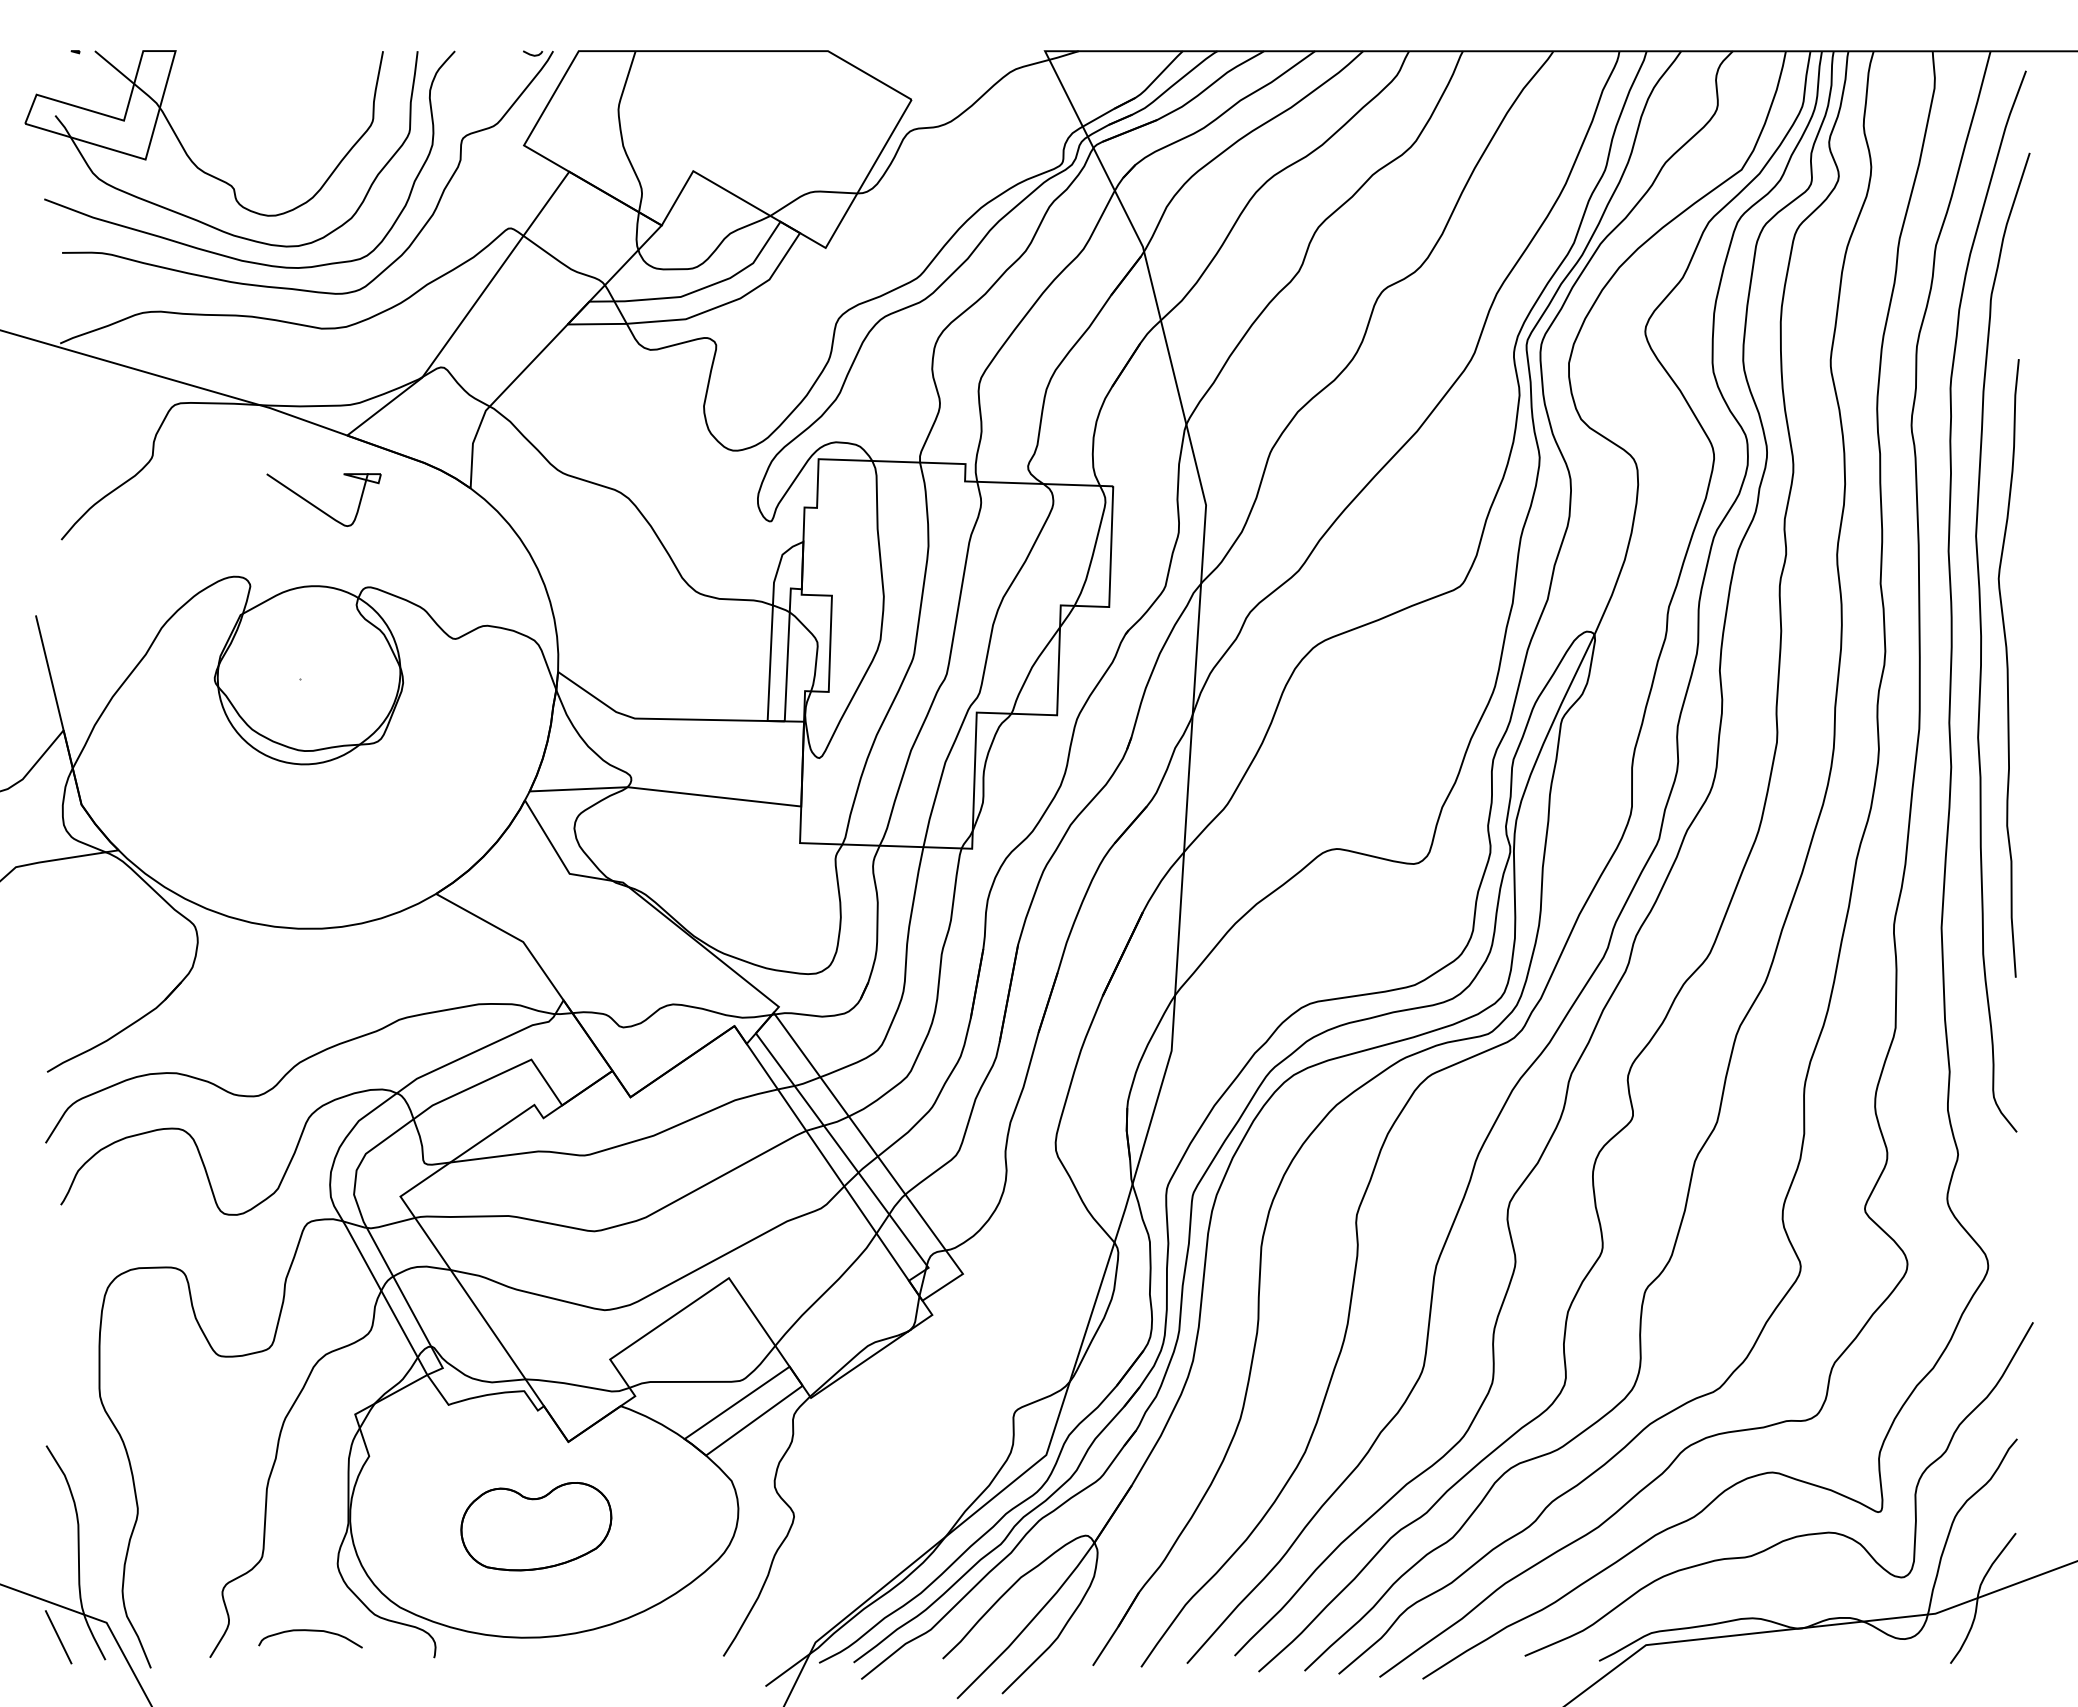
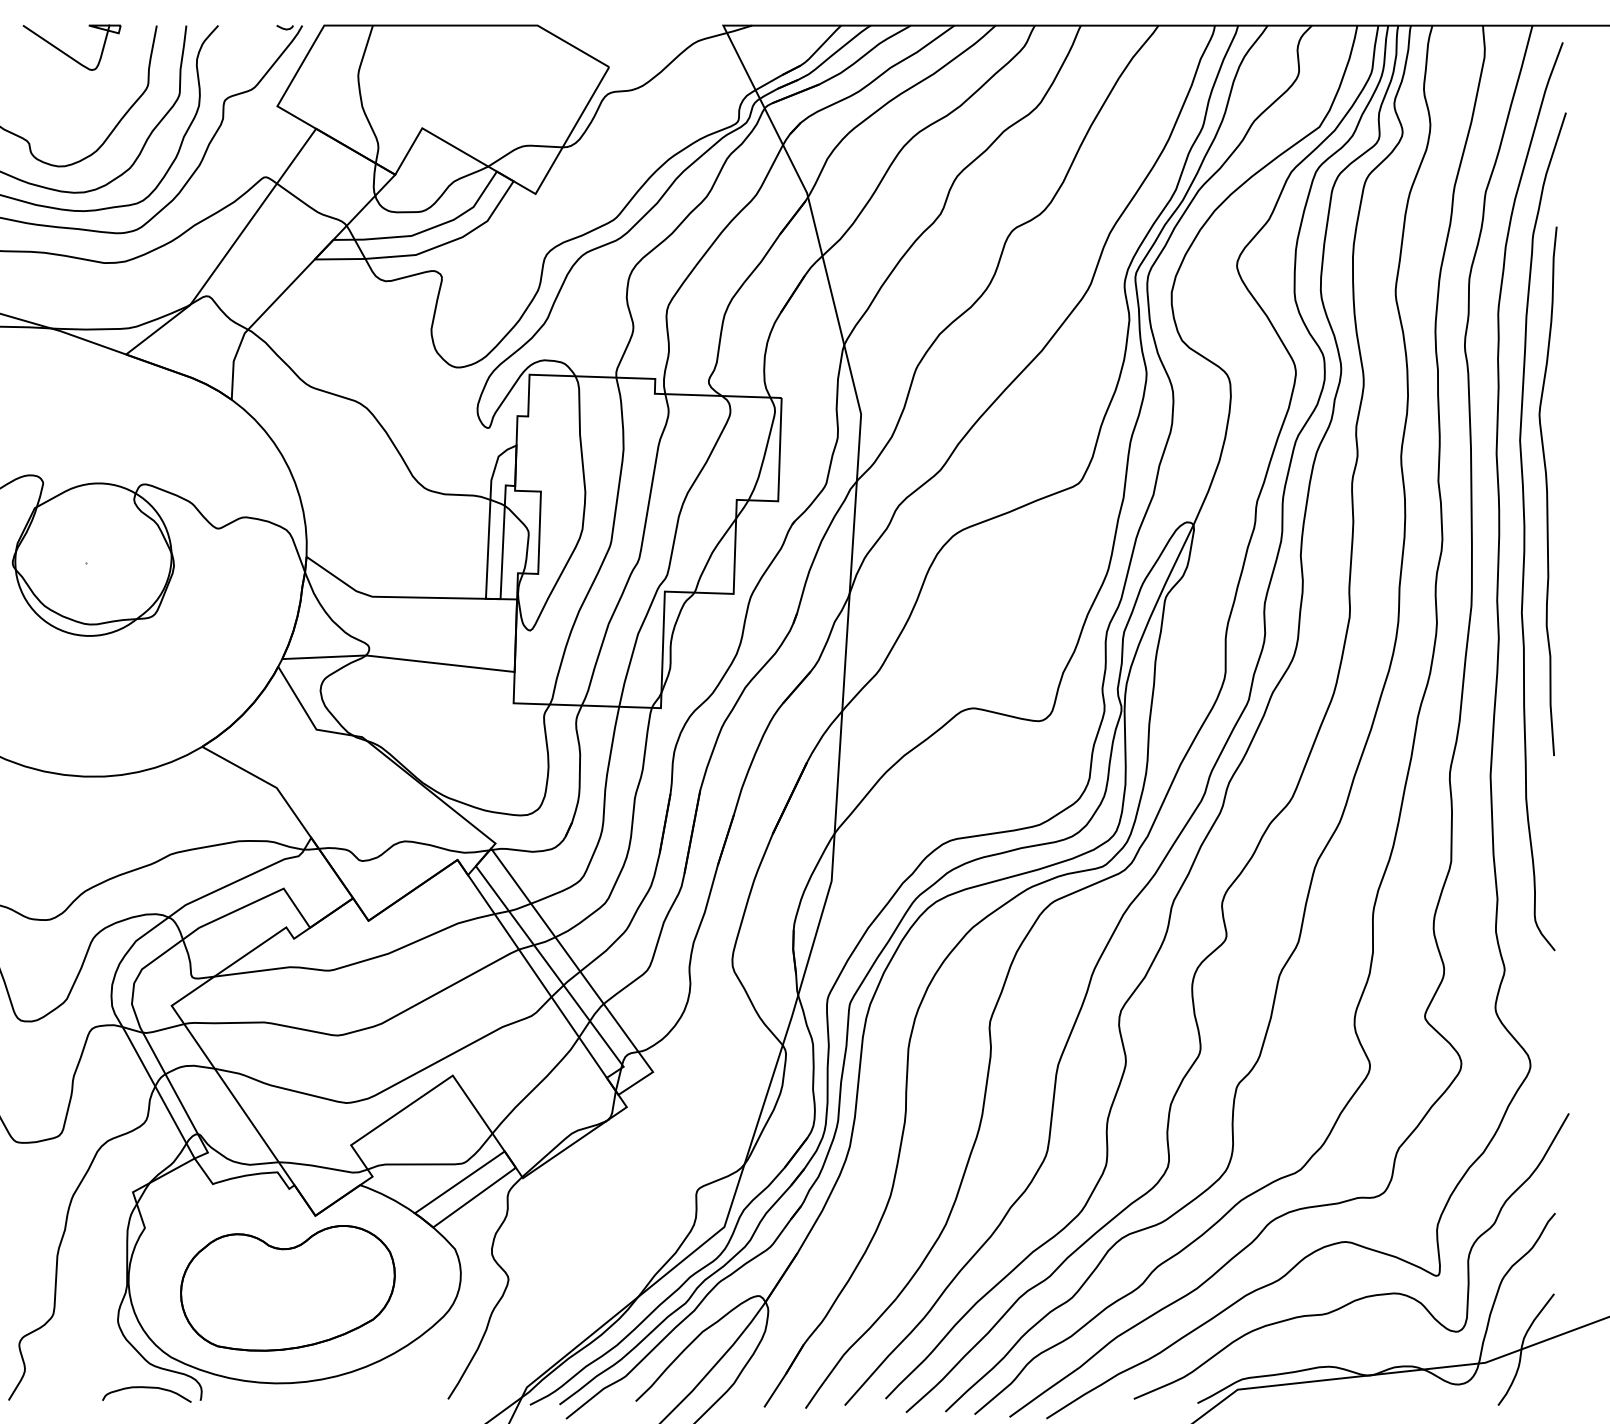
part: (318, 507) -> (67, 54), moved
curve: (2008, 668) -> (1547, 491), moved
part: (536, 1526) -> (288, 1288), size x1.67
curve: (310, 1631) -> (146, 1388), moved

